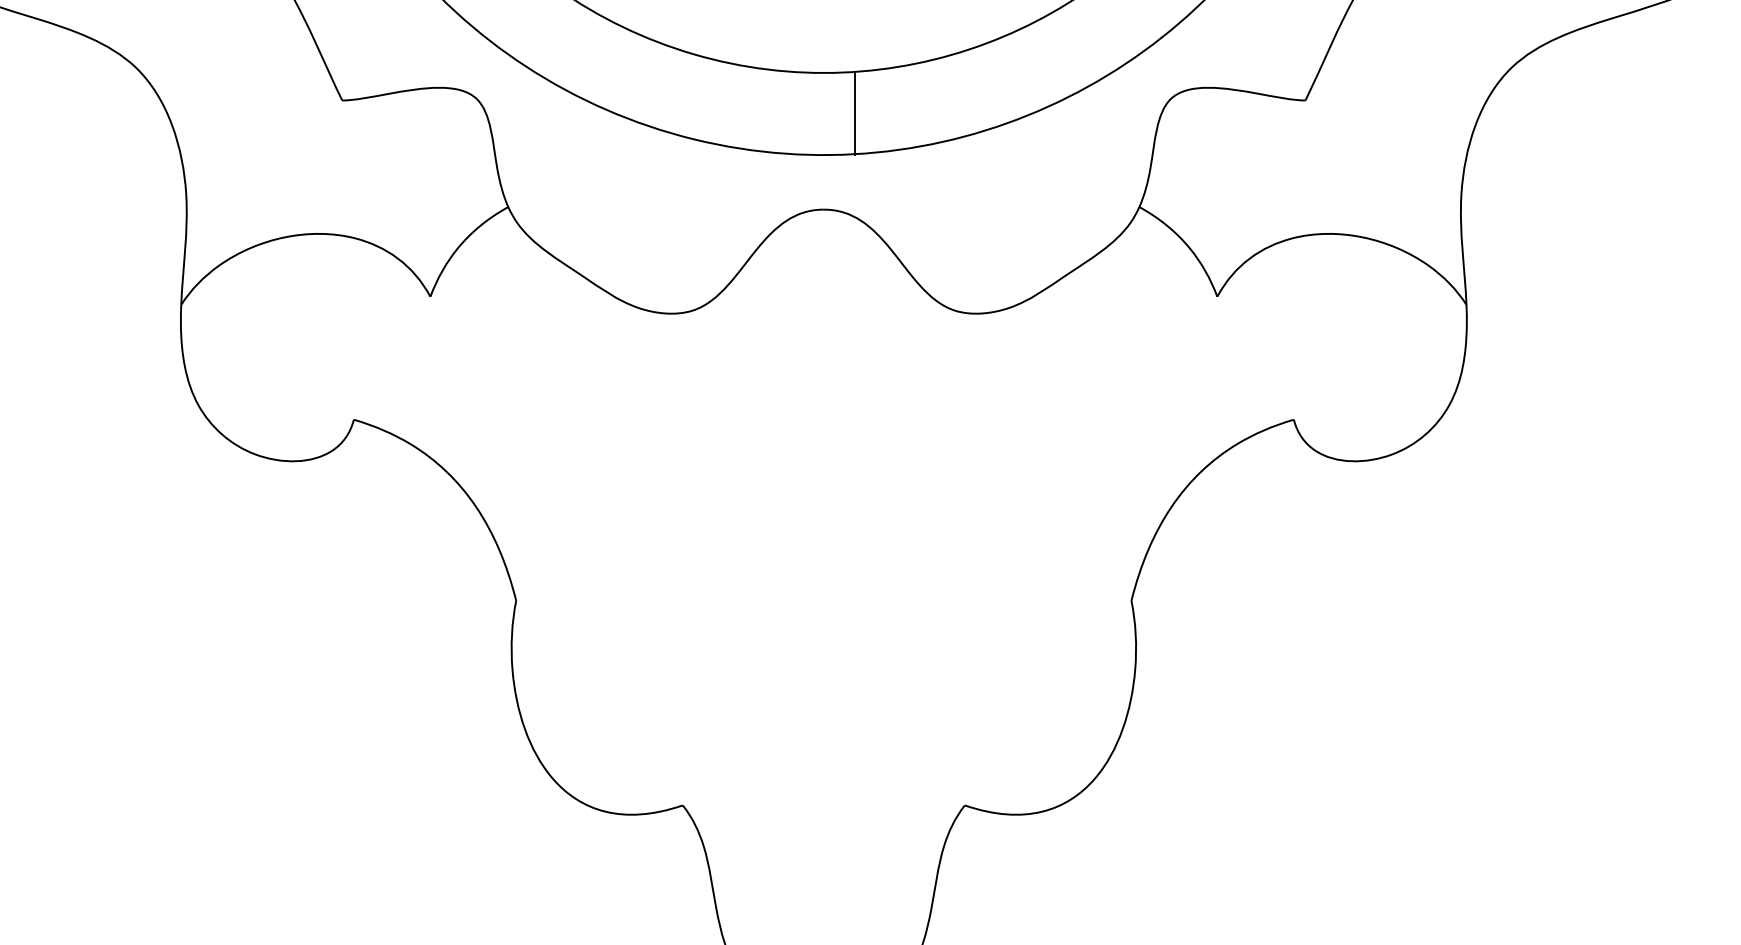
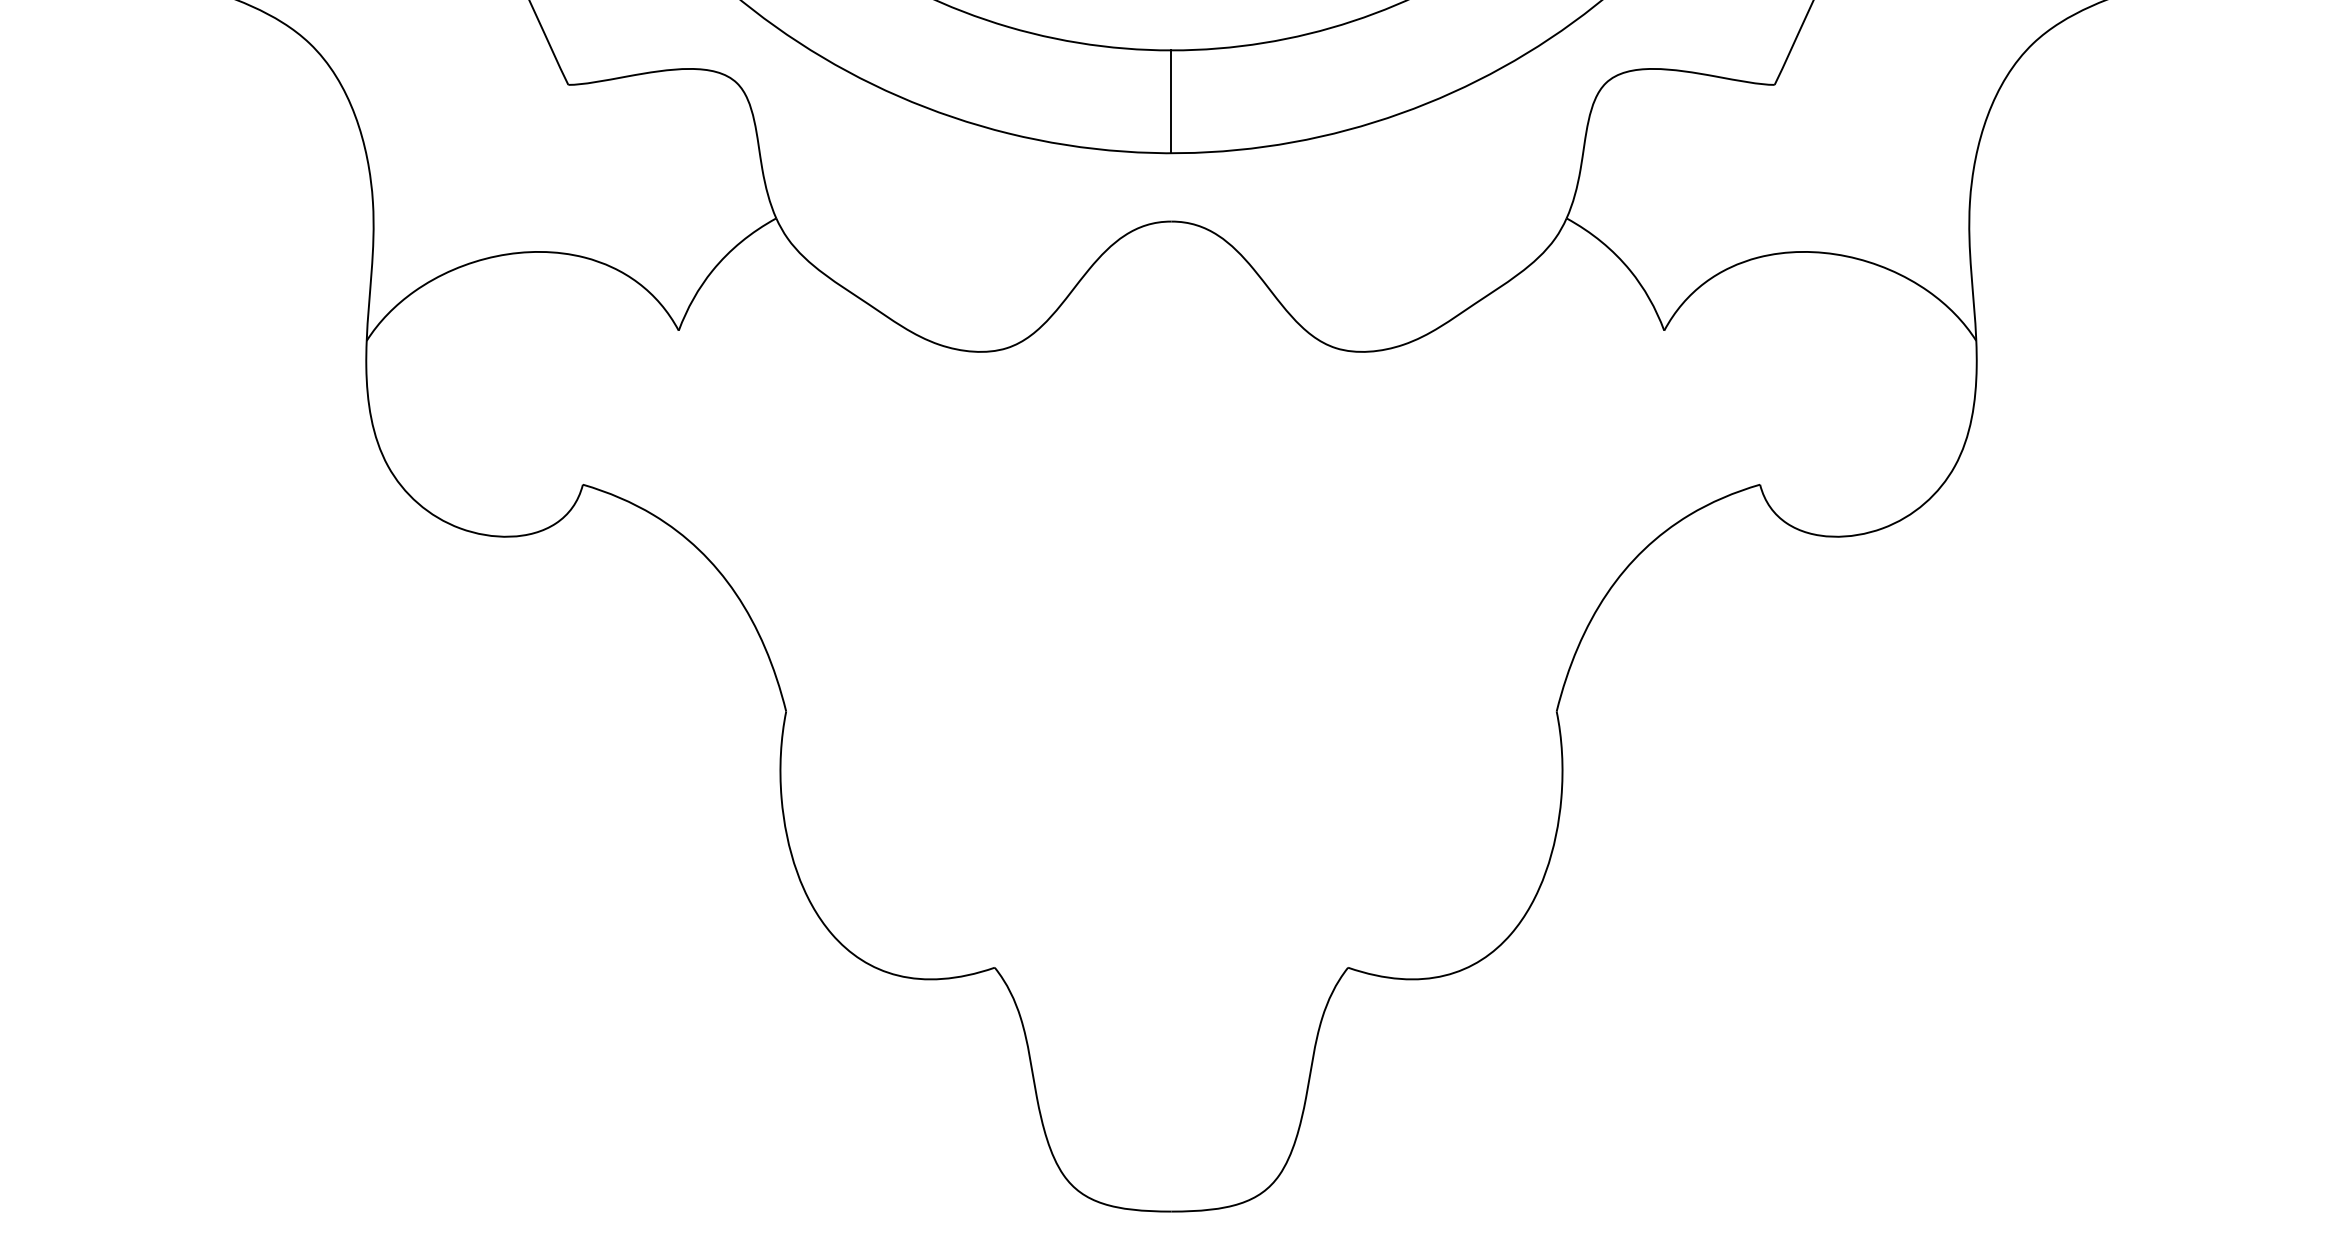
line: (855, 113) -> (1171, 101), moved

